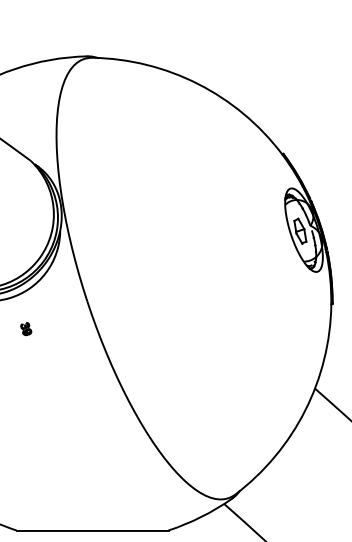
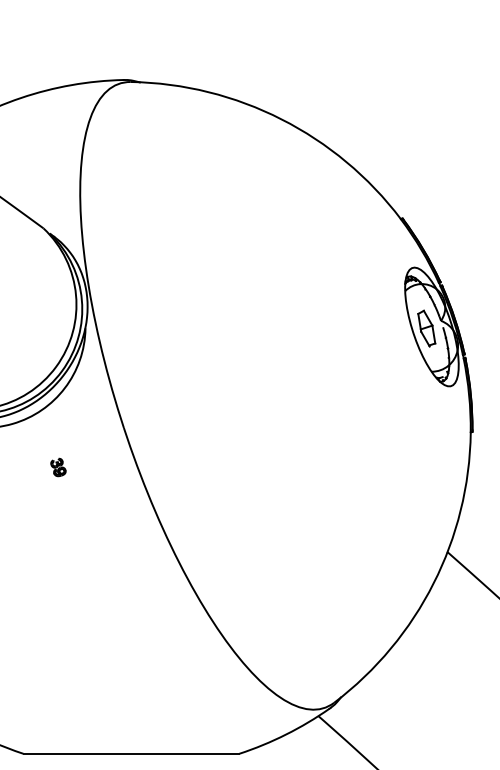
part: (26, 329) -> (58, 468), moved

